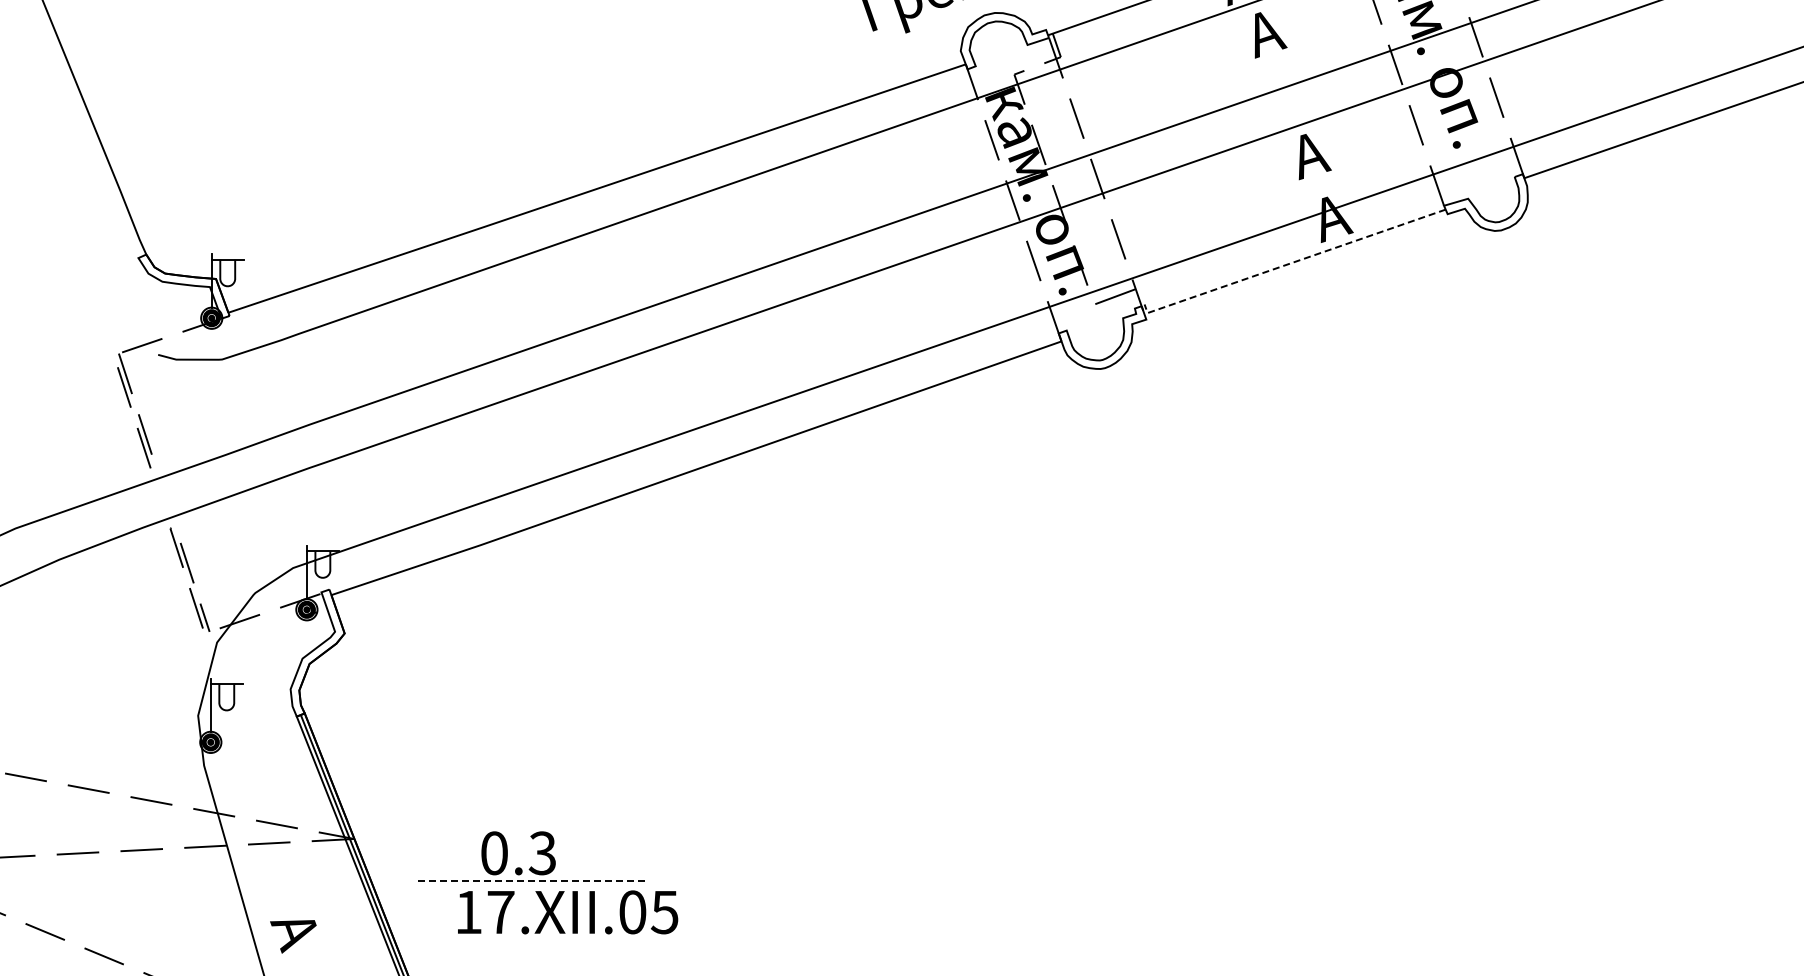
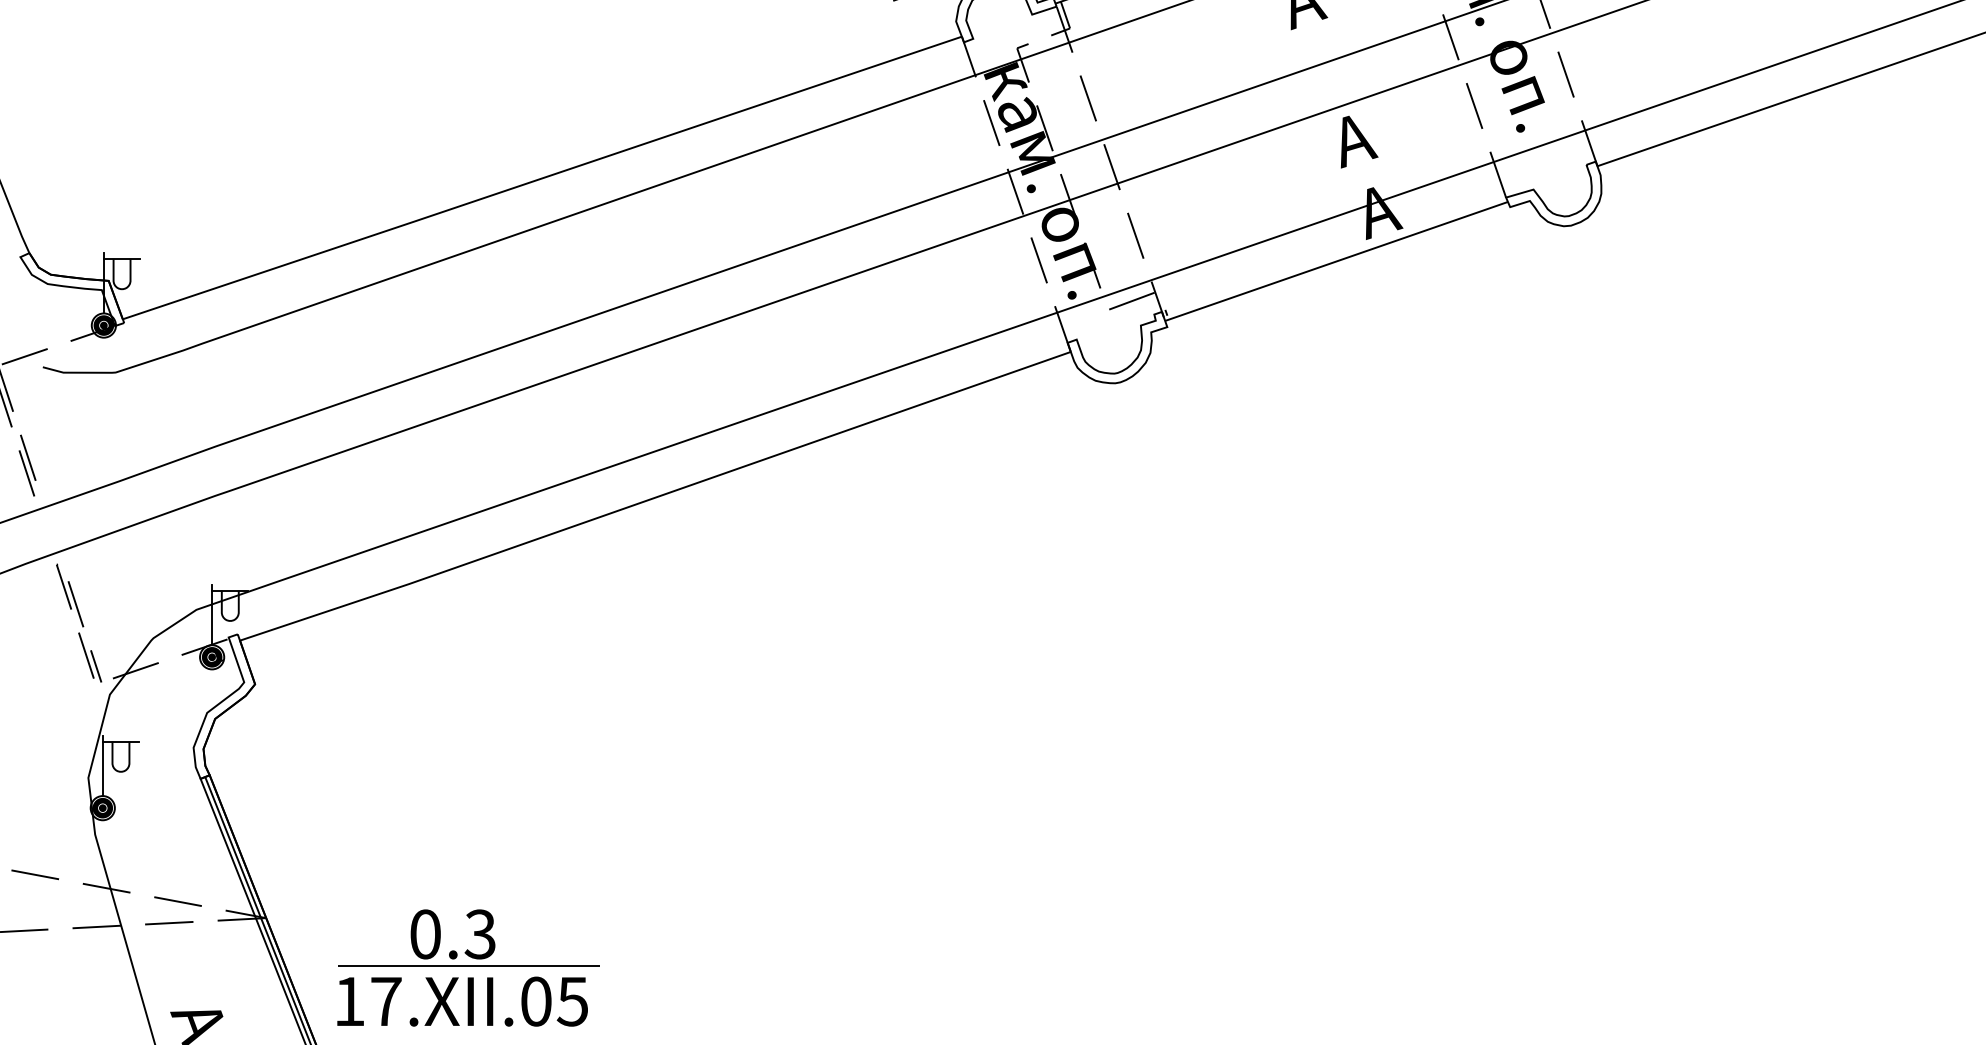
line: (1294, 262) -> (1335, 262), dashed -> solid
line: (532, 881) -> (468, 966), dashed -> solid
text: (568, 912) -> (463, 1001), moved

